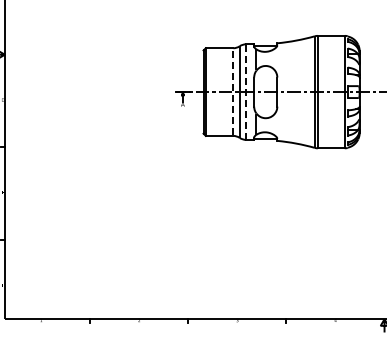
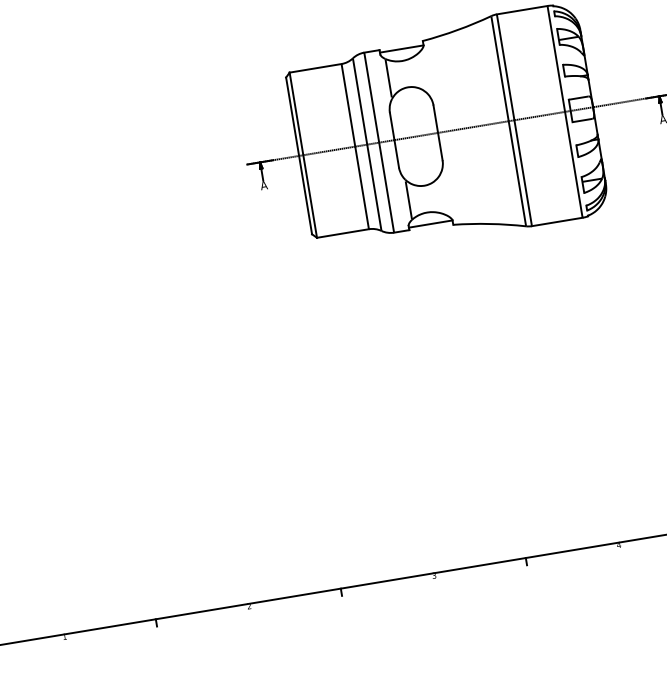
line: (233, 91) -> (355, 145), dashed -> solid
line: (246, 92) -> (380, 143), dashed -> solid

